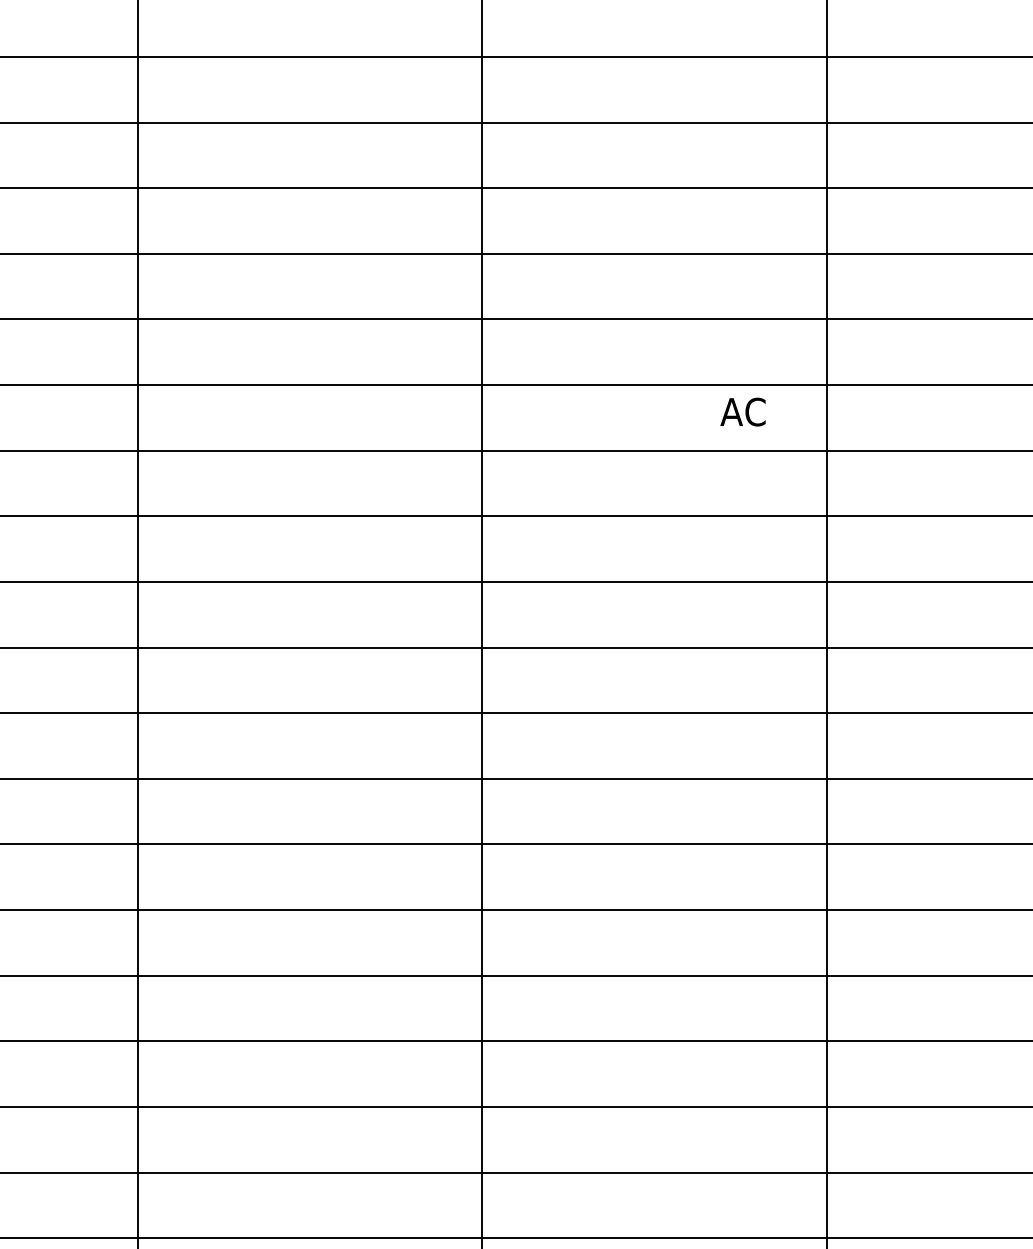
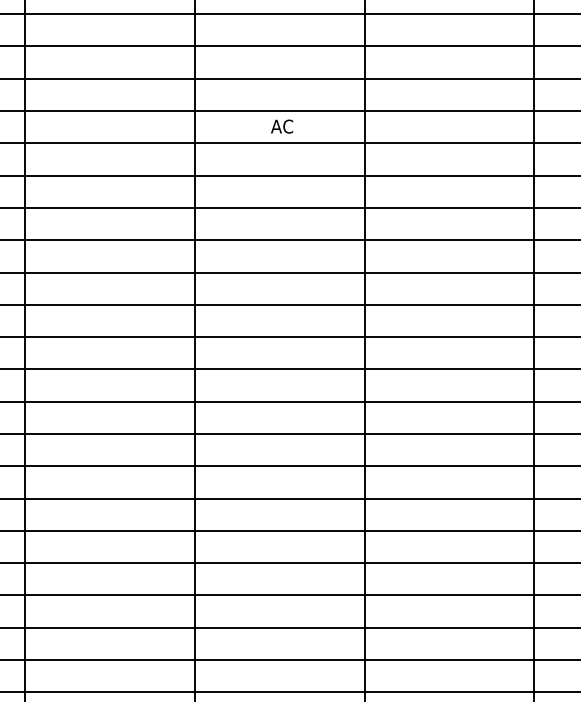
text: (743, 411) -> (282, 126), moved

